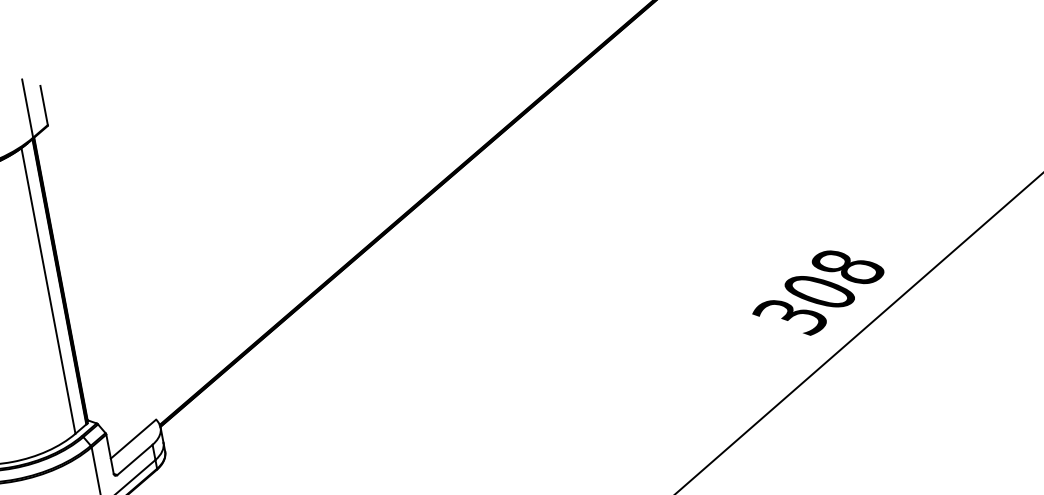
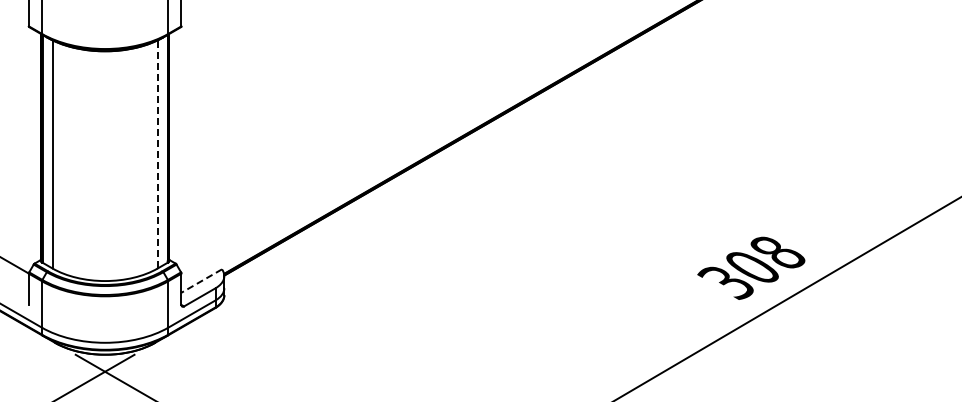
line: (47, 289) -> (157, 153), solid -> dashed
line: (133, 439) -> (201, 281), solid -> dashed

